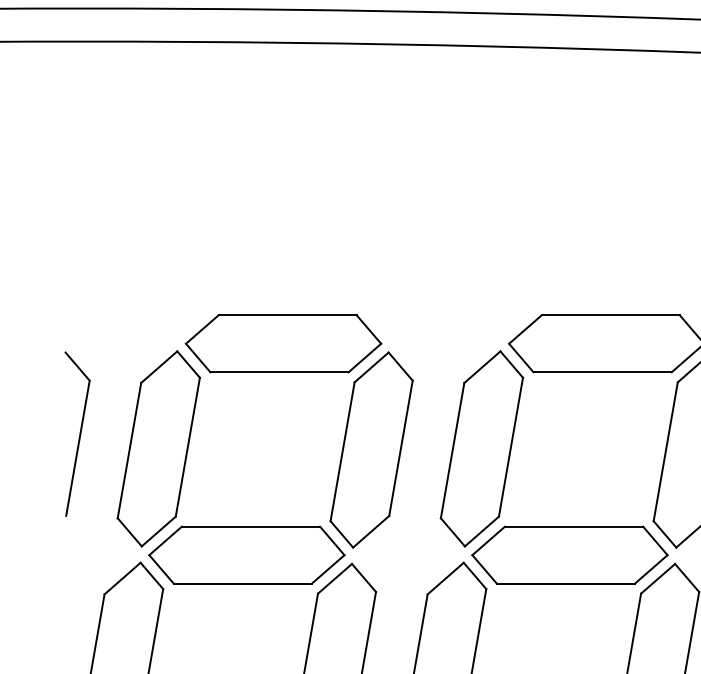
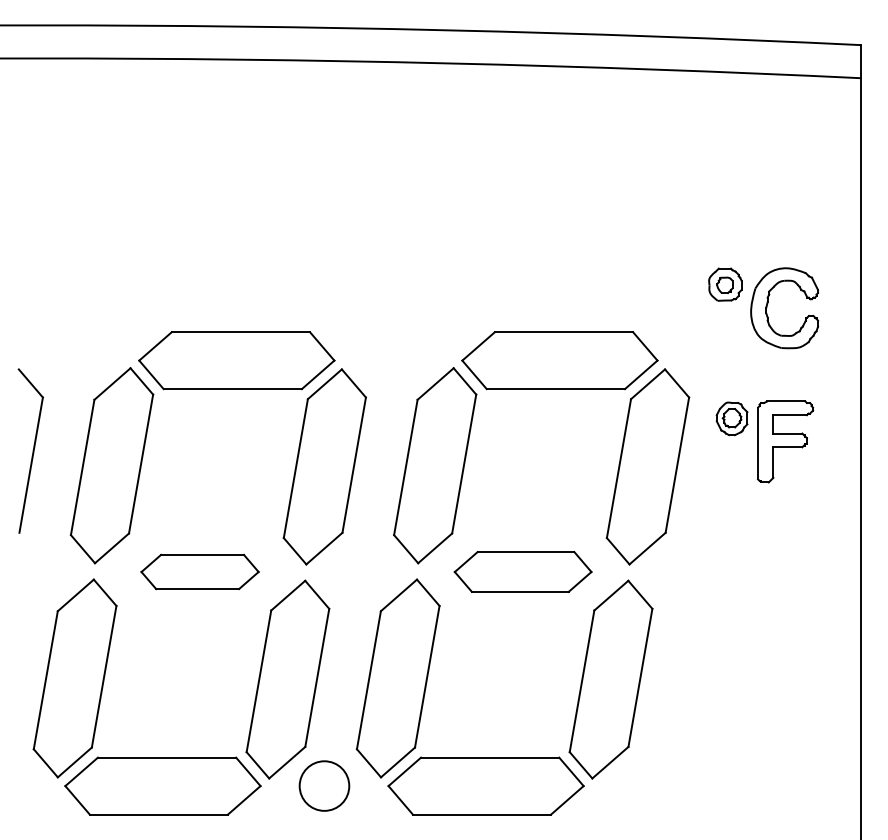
part: (246, 554) -> (199, 571), size x0.6
part: (569, 554) -> (522, 571), size x0.7

